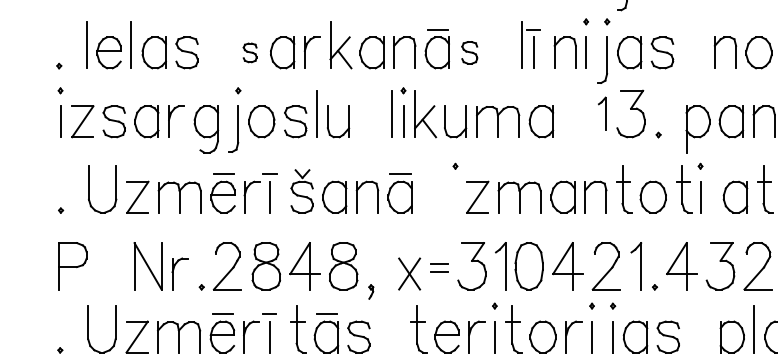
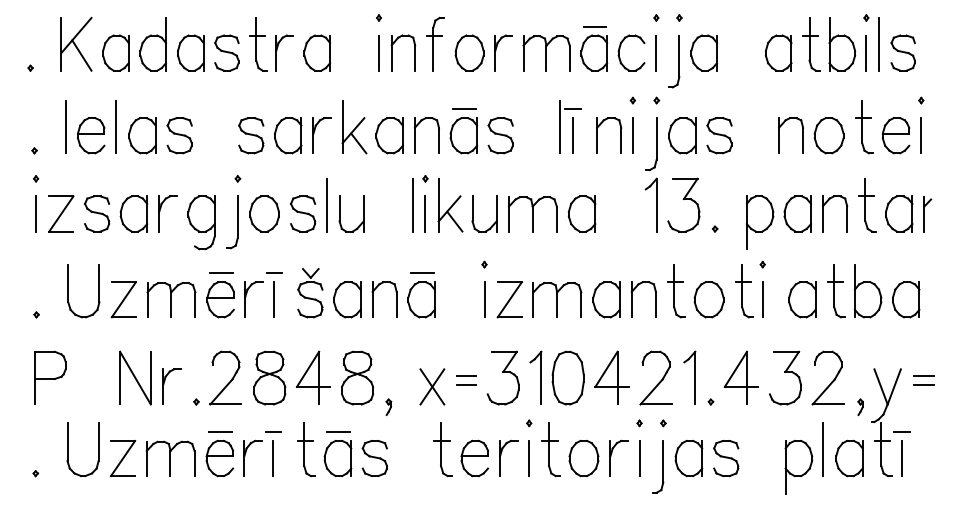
part: (250, 52) -> (251, 135), size x1.67
part: (469, 52) -> (500, 135), size x1.43
part: (601, 113) -> (650, 204), size x1.43
line: (455, 197) -> (484, 299), added

